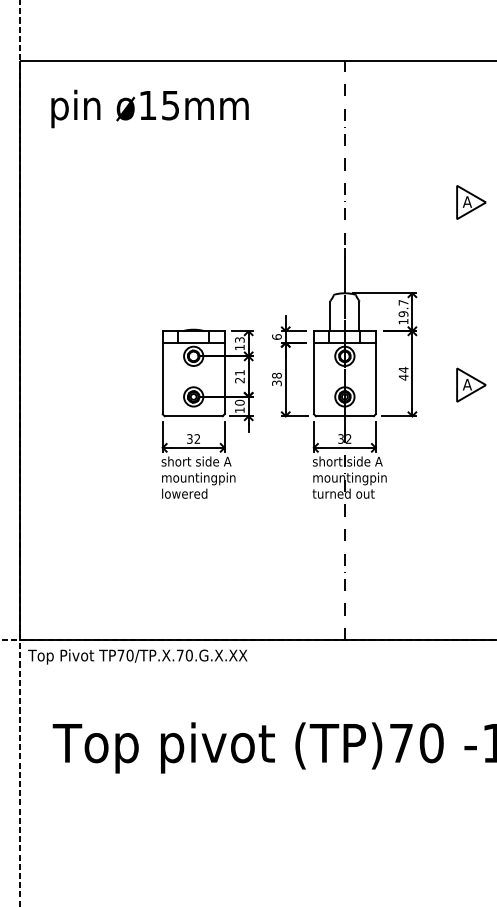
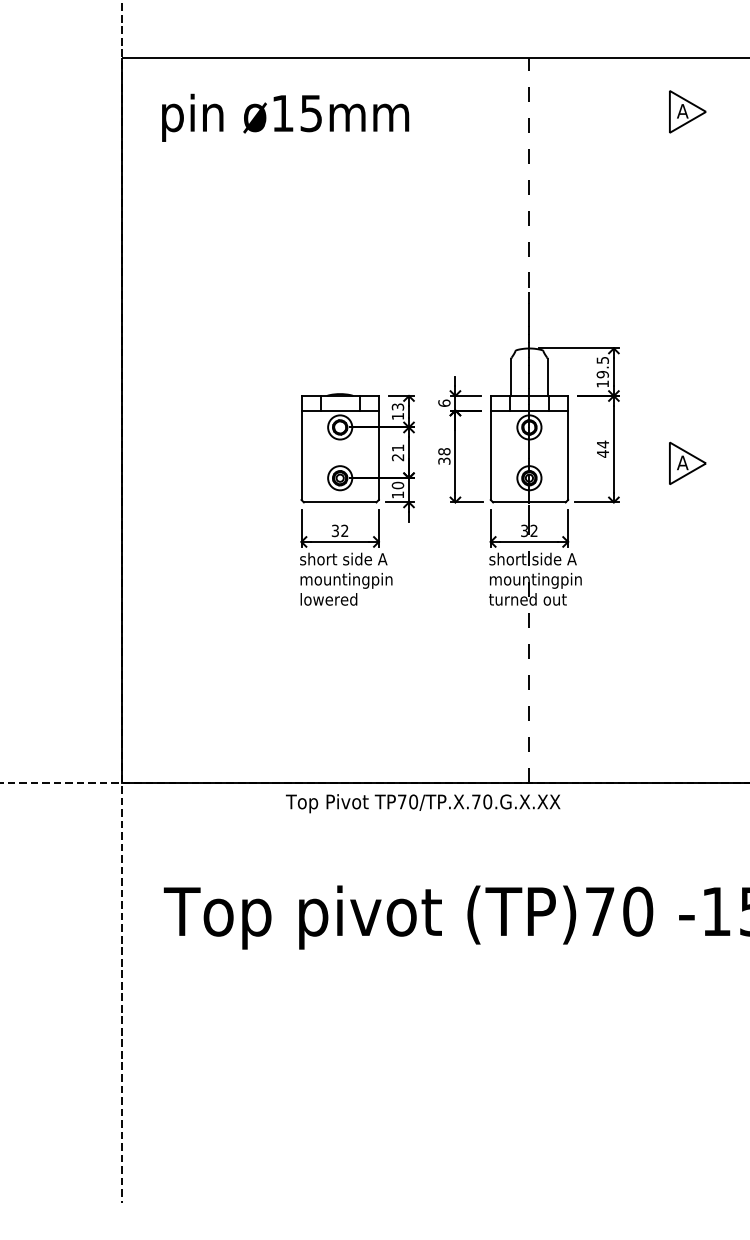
part: (471, 202) -> (687, 111), moved
text: (403, 302) -> (602, 360), 19.7 -> 19.5
text: (138, 656) -> (423, 803), moved

